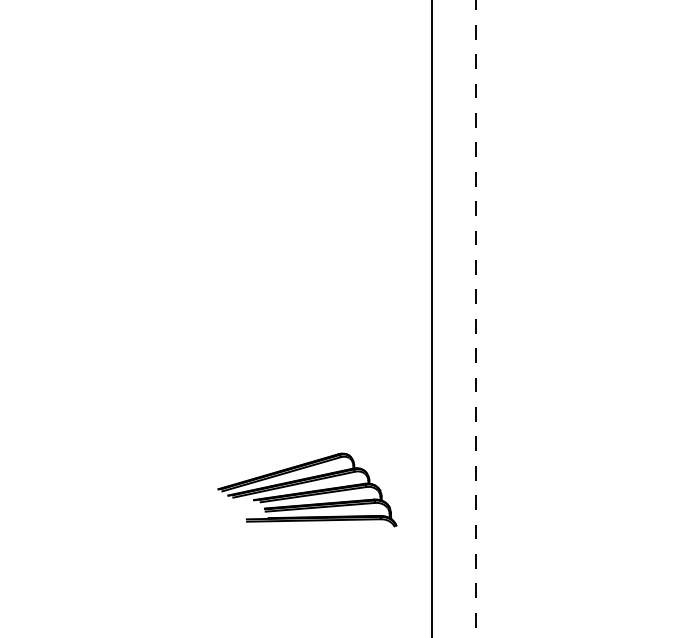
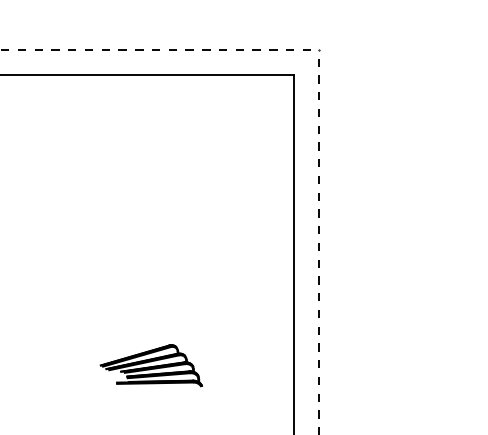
part: (307, 489) -> (151, 365), moved

